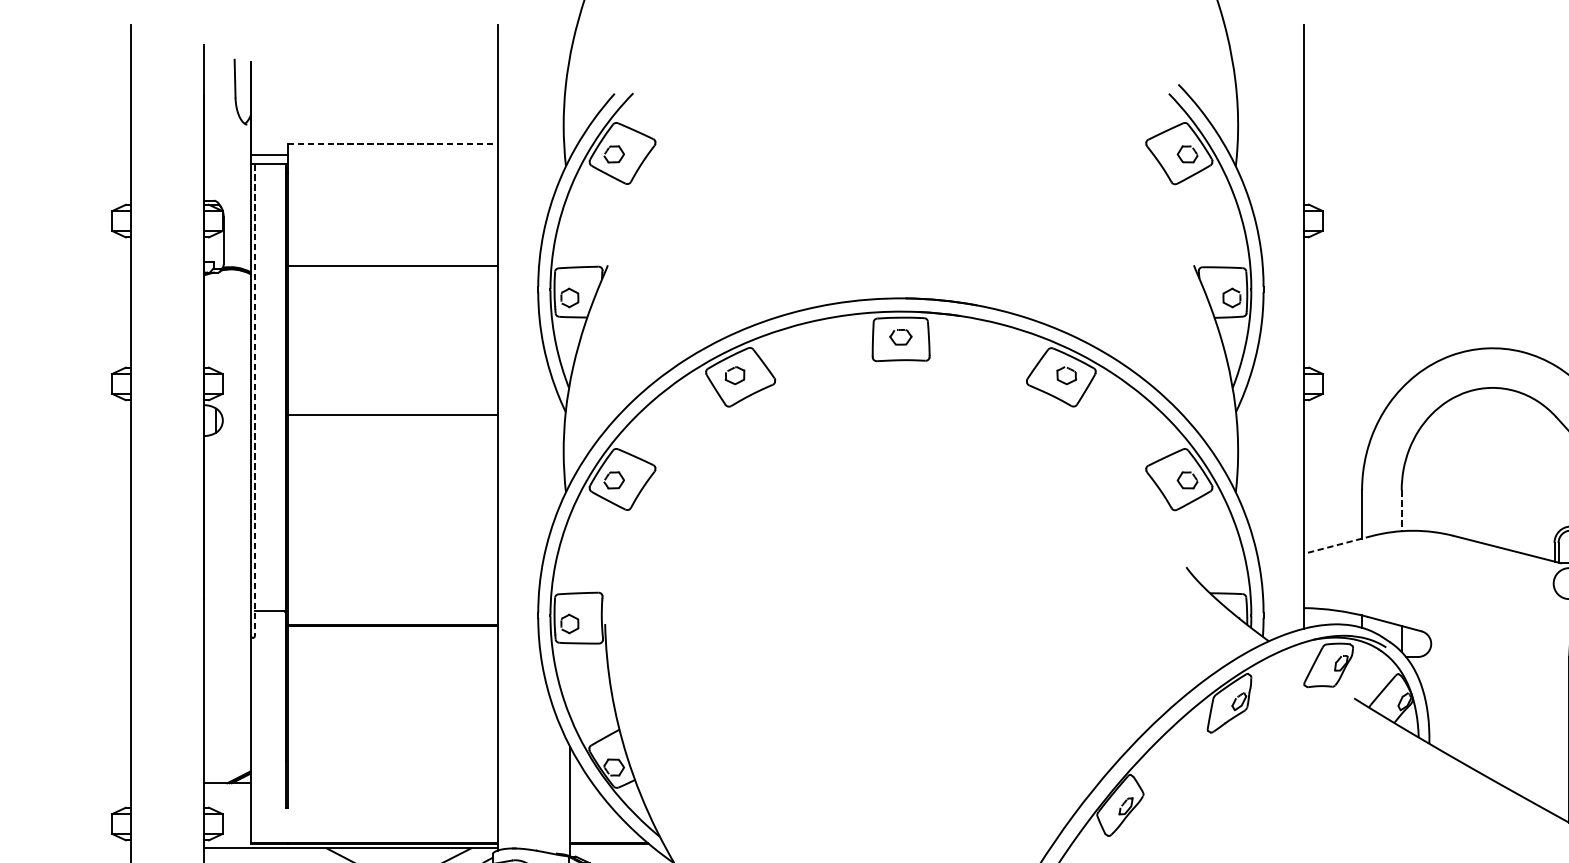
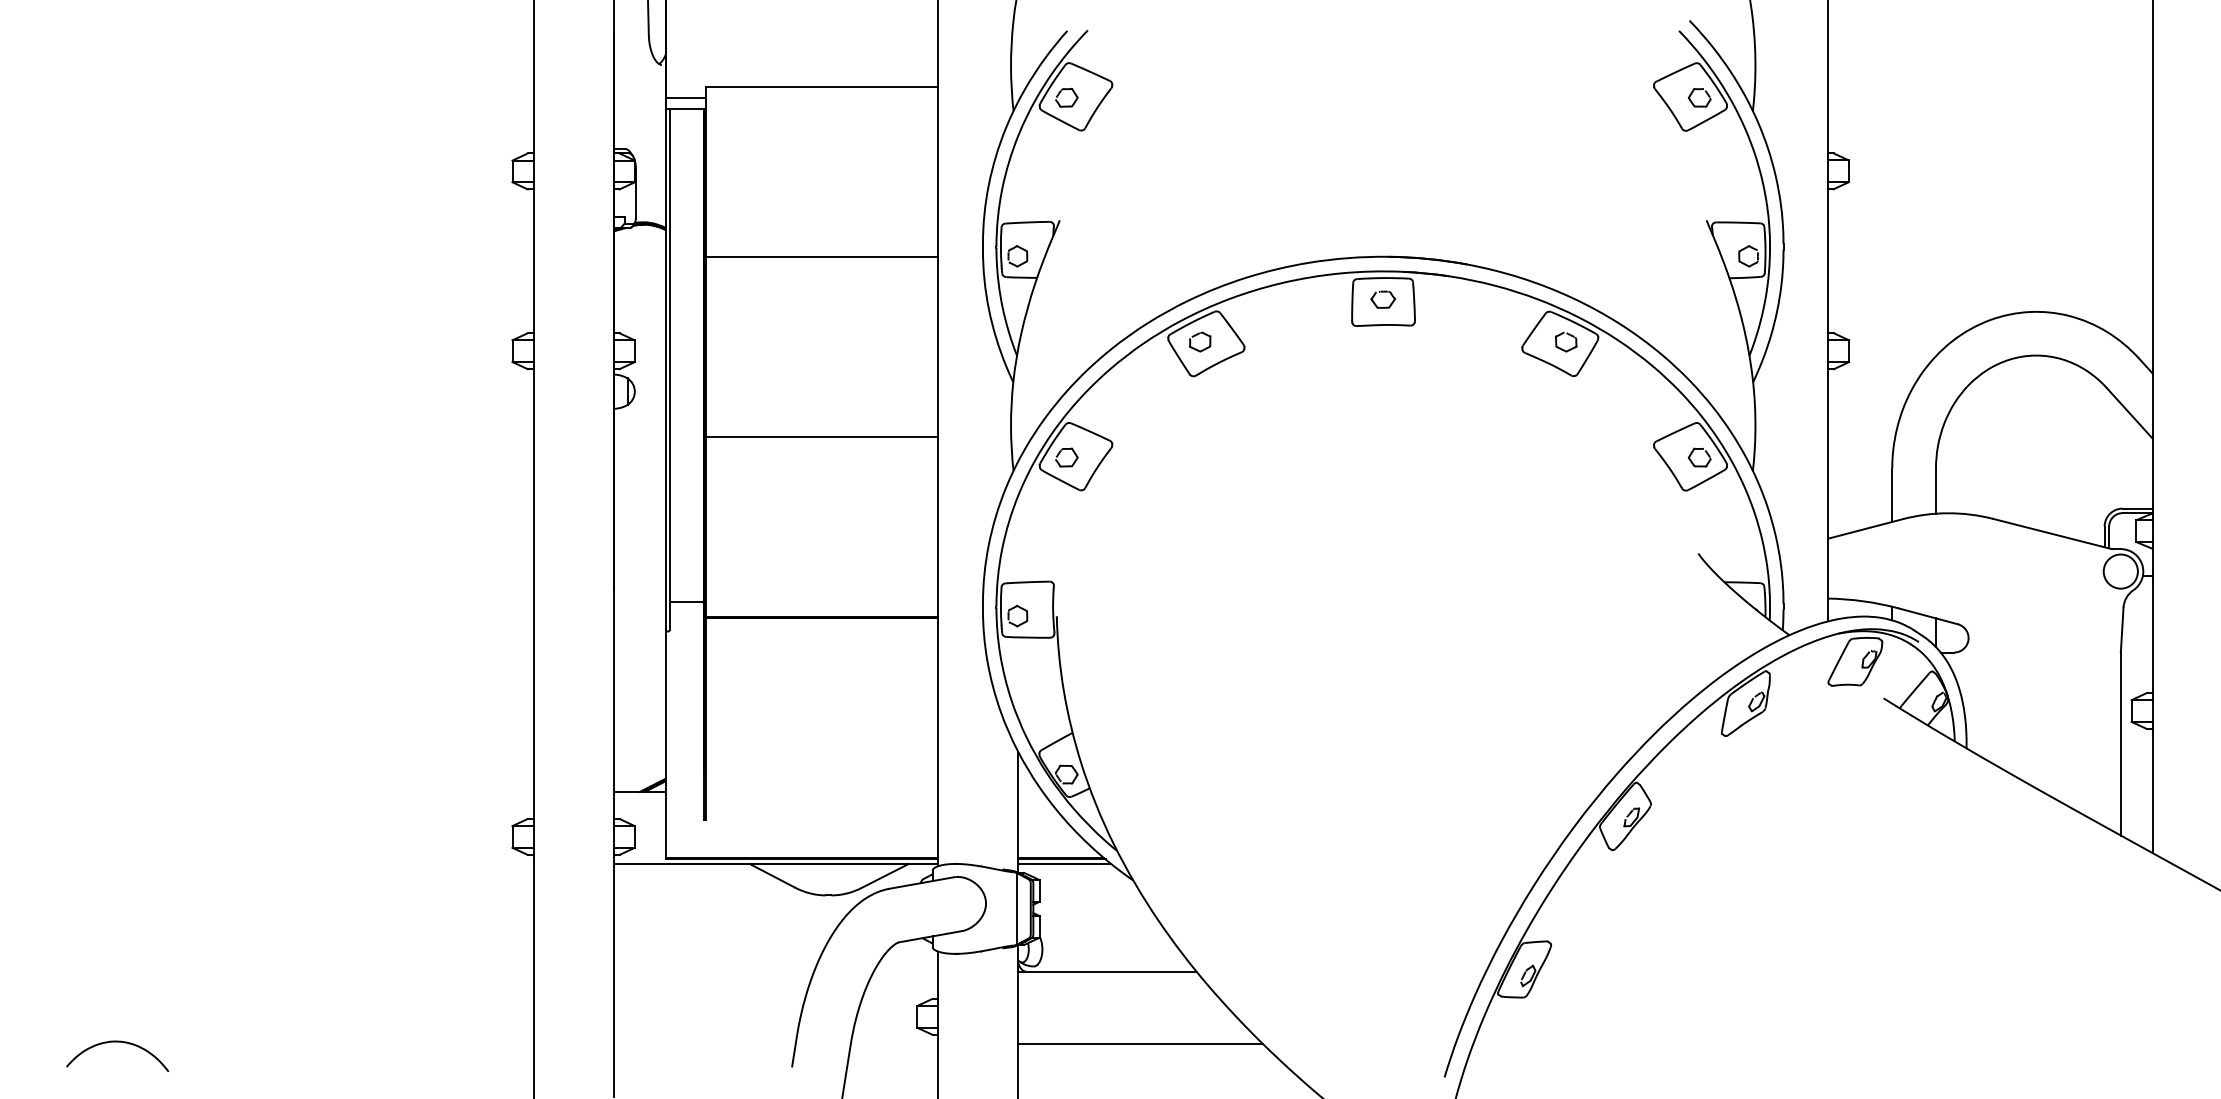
line: (392, 144) -> (822, 86), dashed -> solid
line: (392, 266) -> (822, 257), moved
line: (255, 400) -> (670, 369), dashed -> solid
line: (392, 415) -> (822, 437), moved
line: (1401, 511) -> (1935, 491), dashed -> solid
line: (1337, 544) -> (1865, 528), dashed -> solid
line: (612, 848) -> (1064, 863), added

